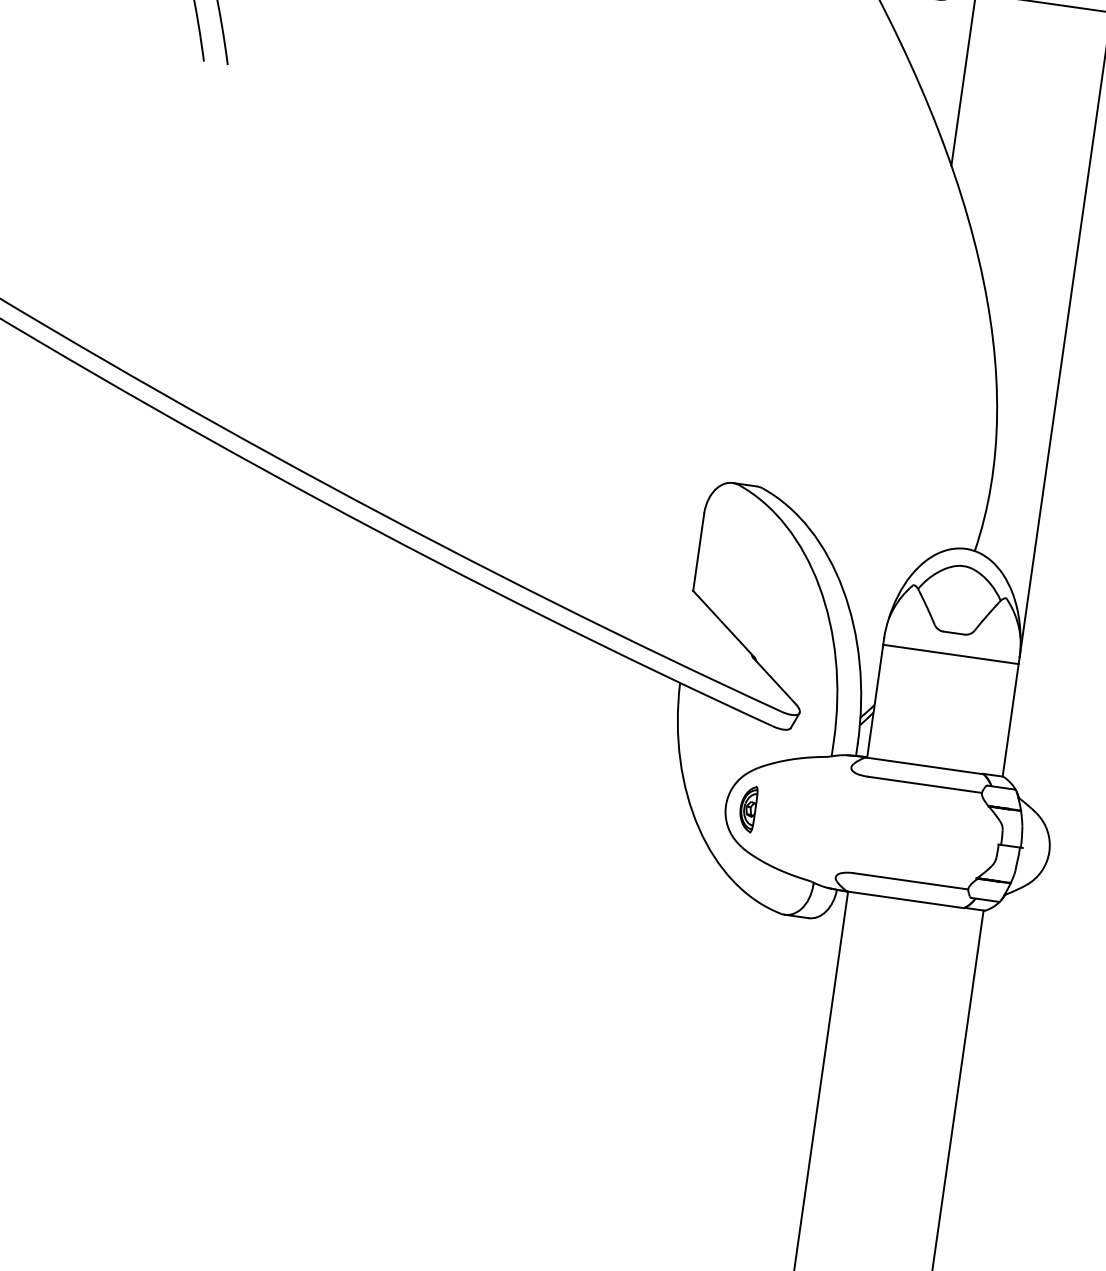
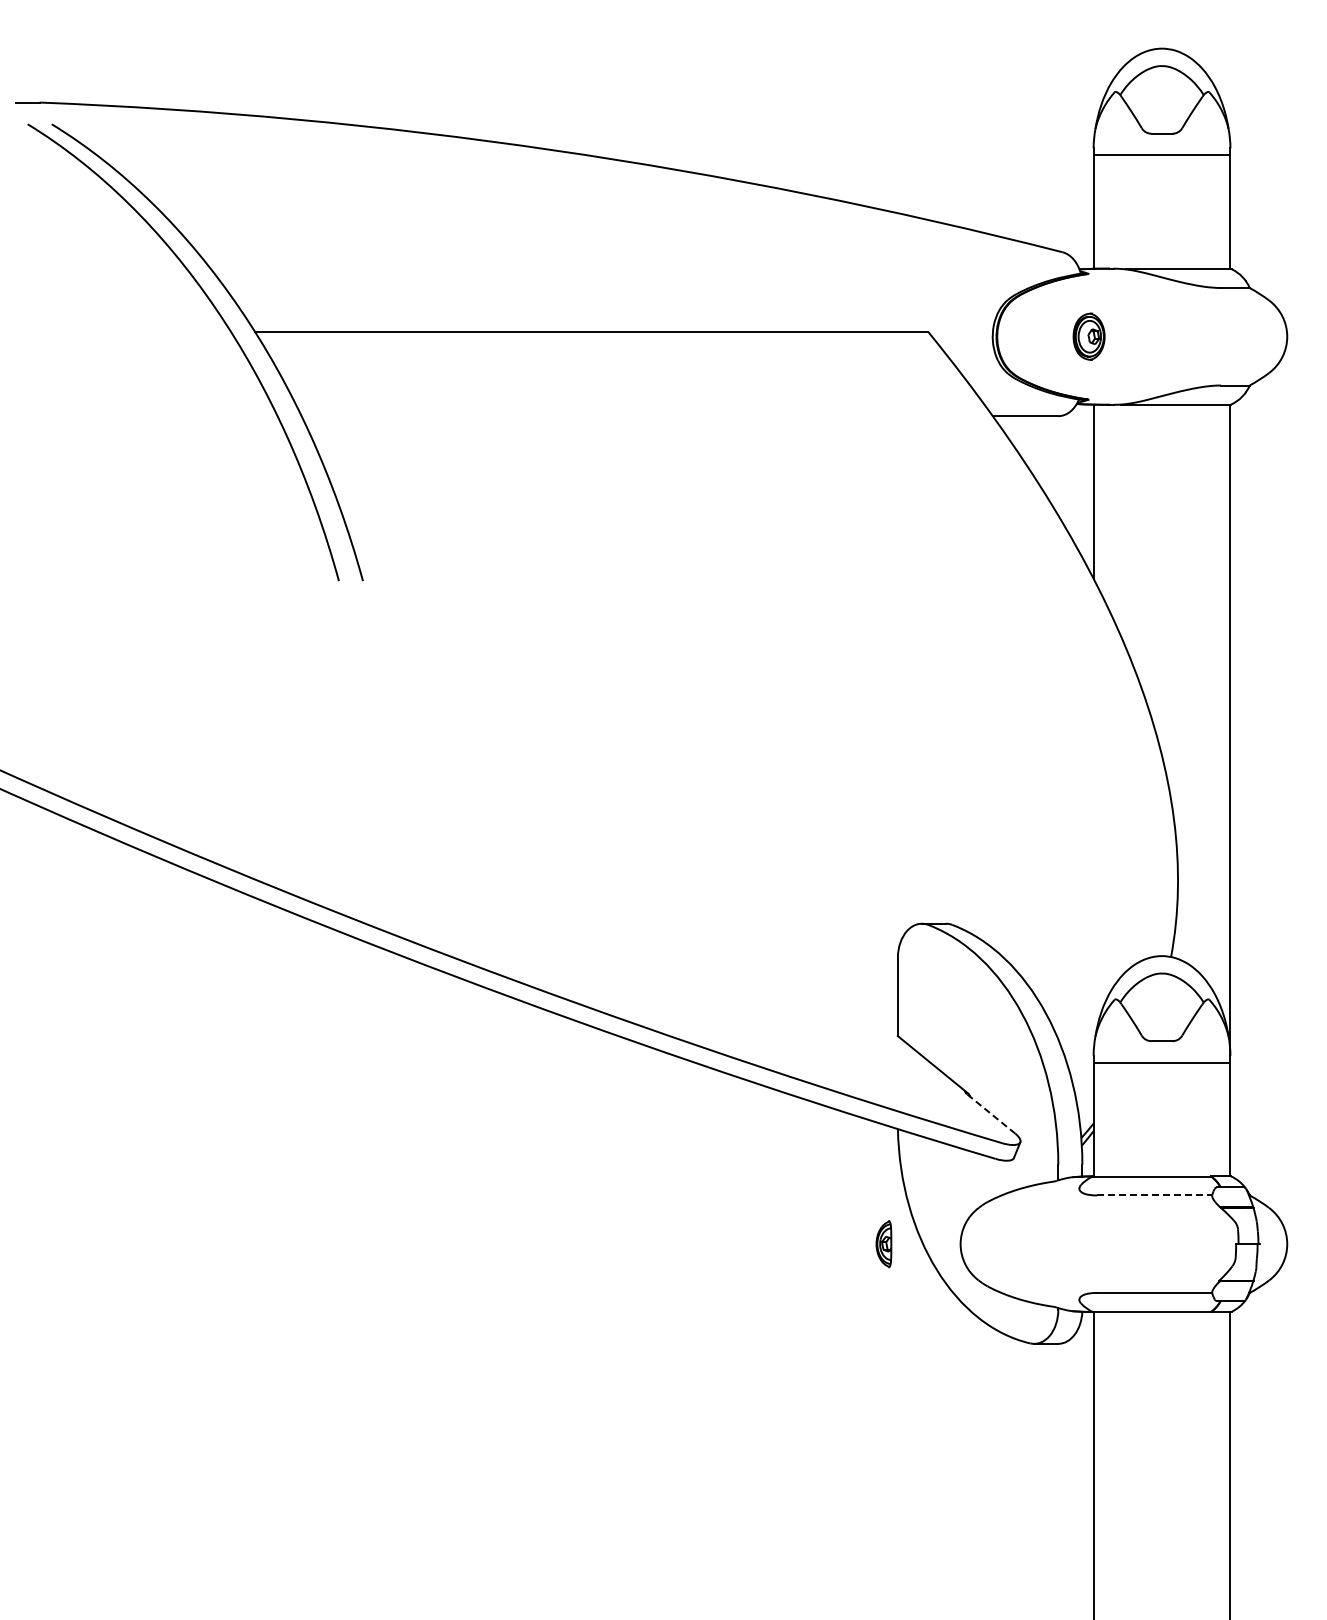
line: (773, 680) -> (990, 1113), solid -> dashed
line: (925, 784) -> (1155, 1195), solid -> dashed
part: (747, 809) -> (883, 1244), moved

